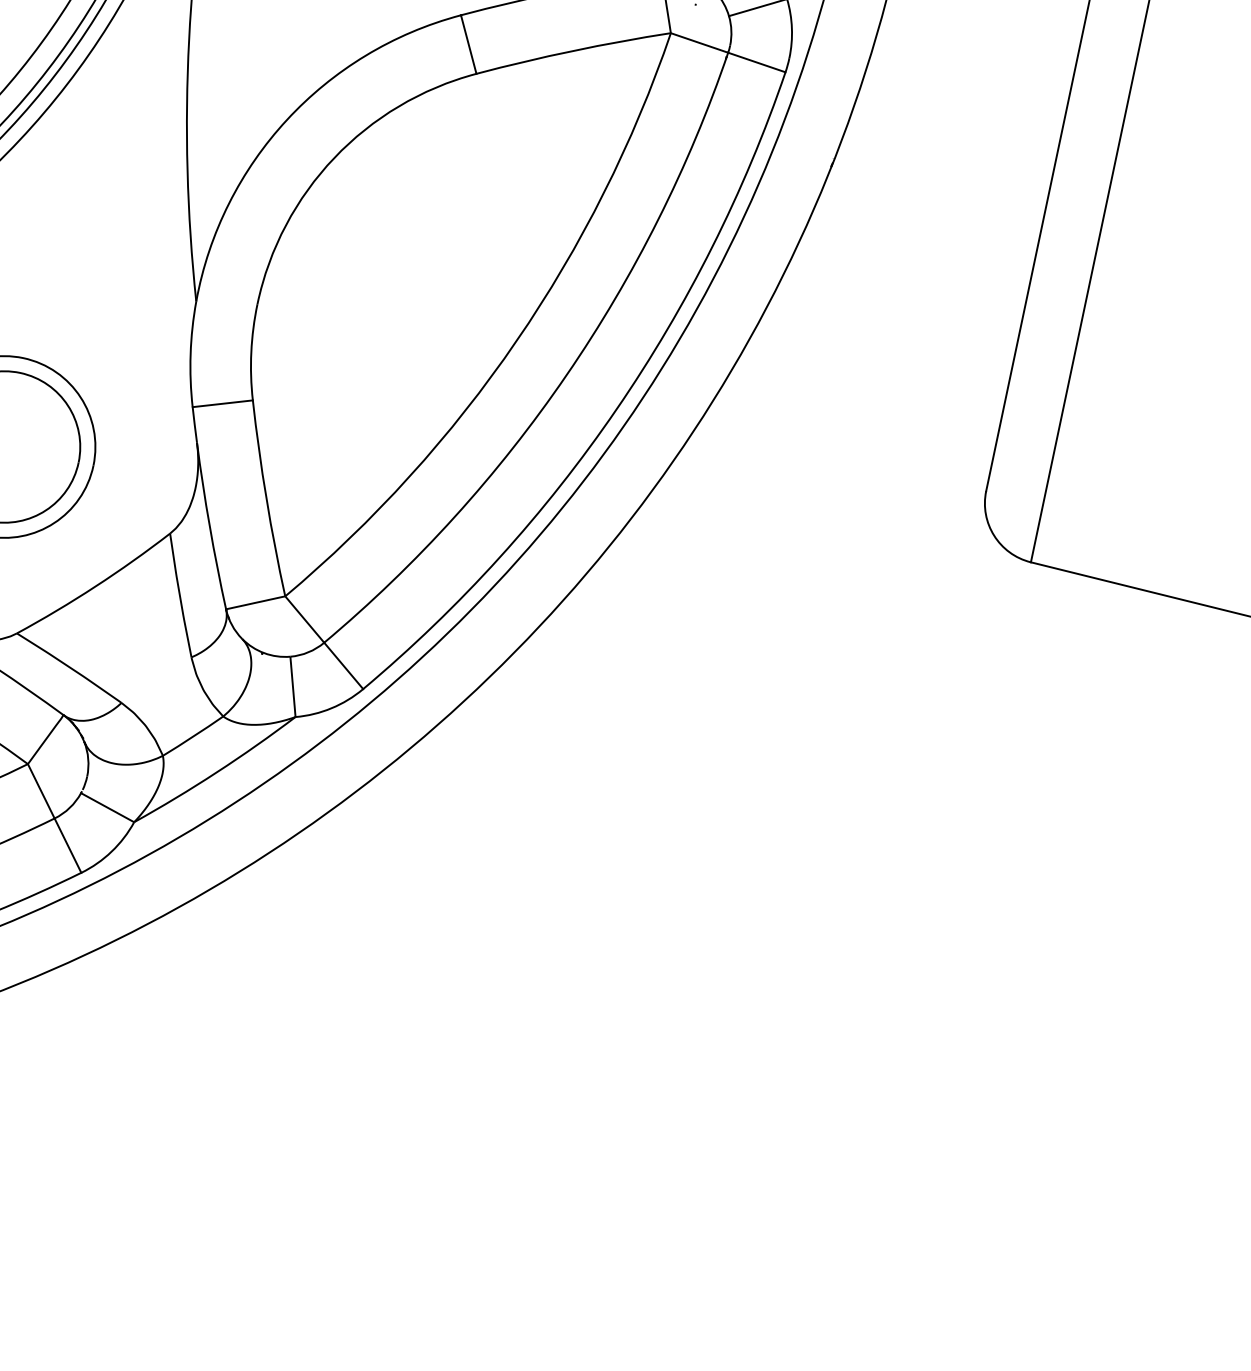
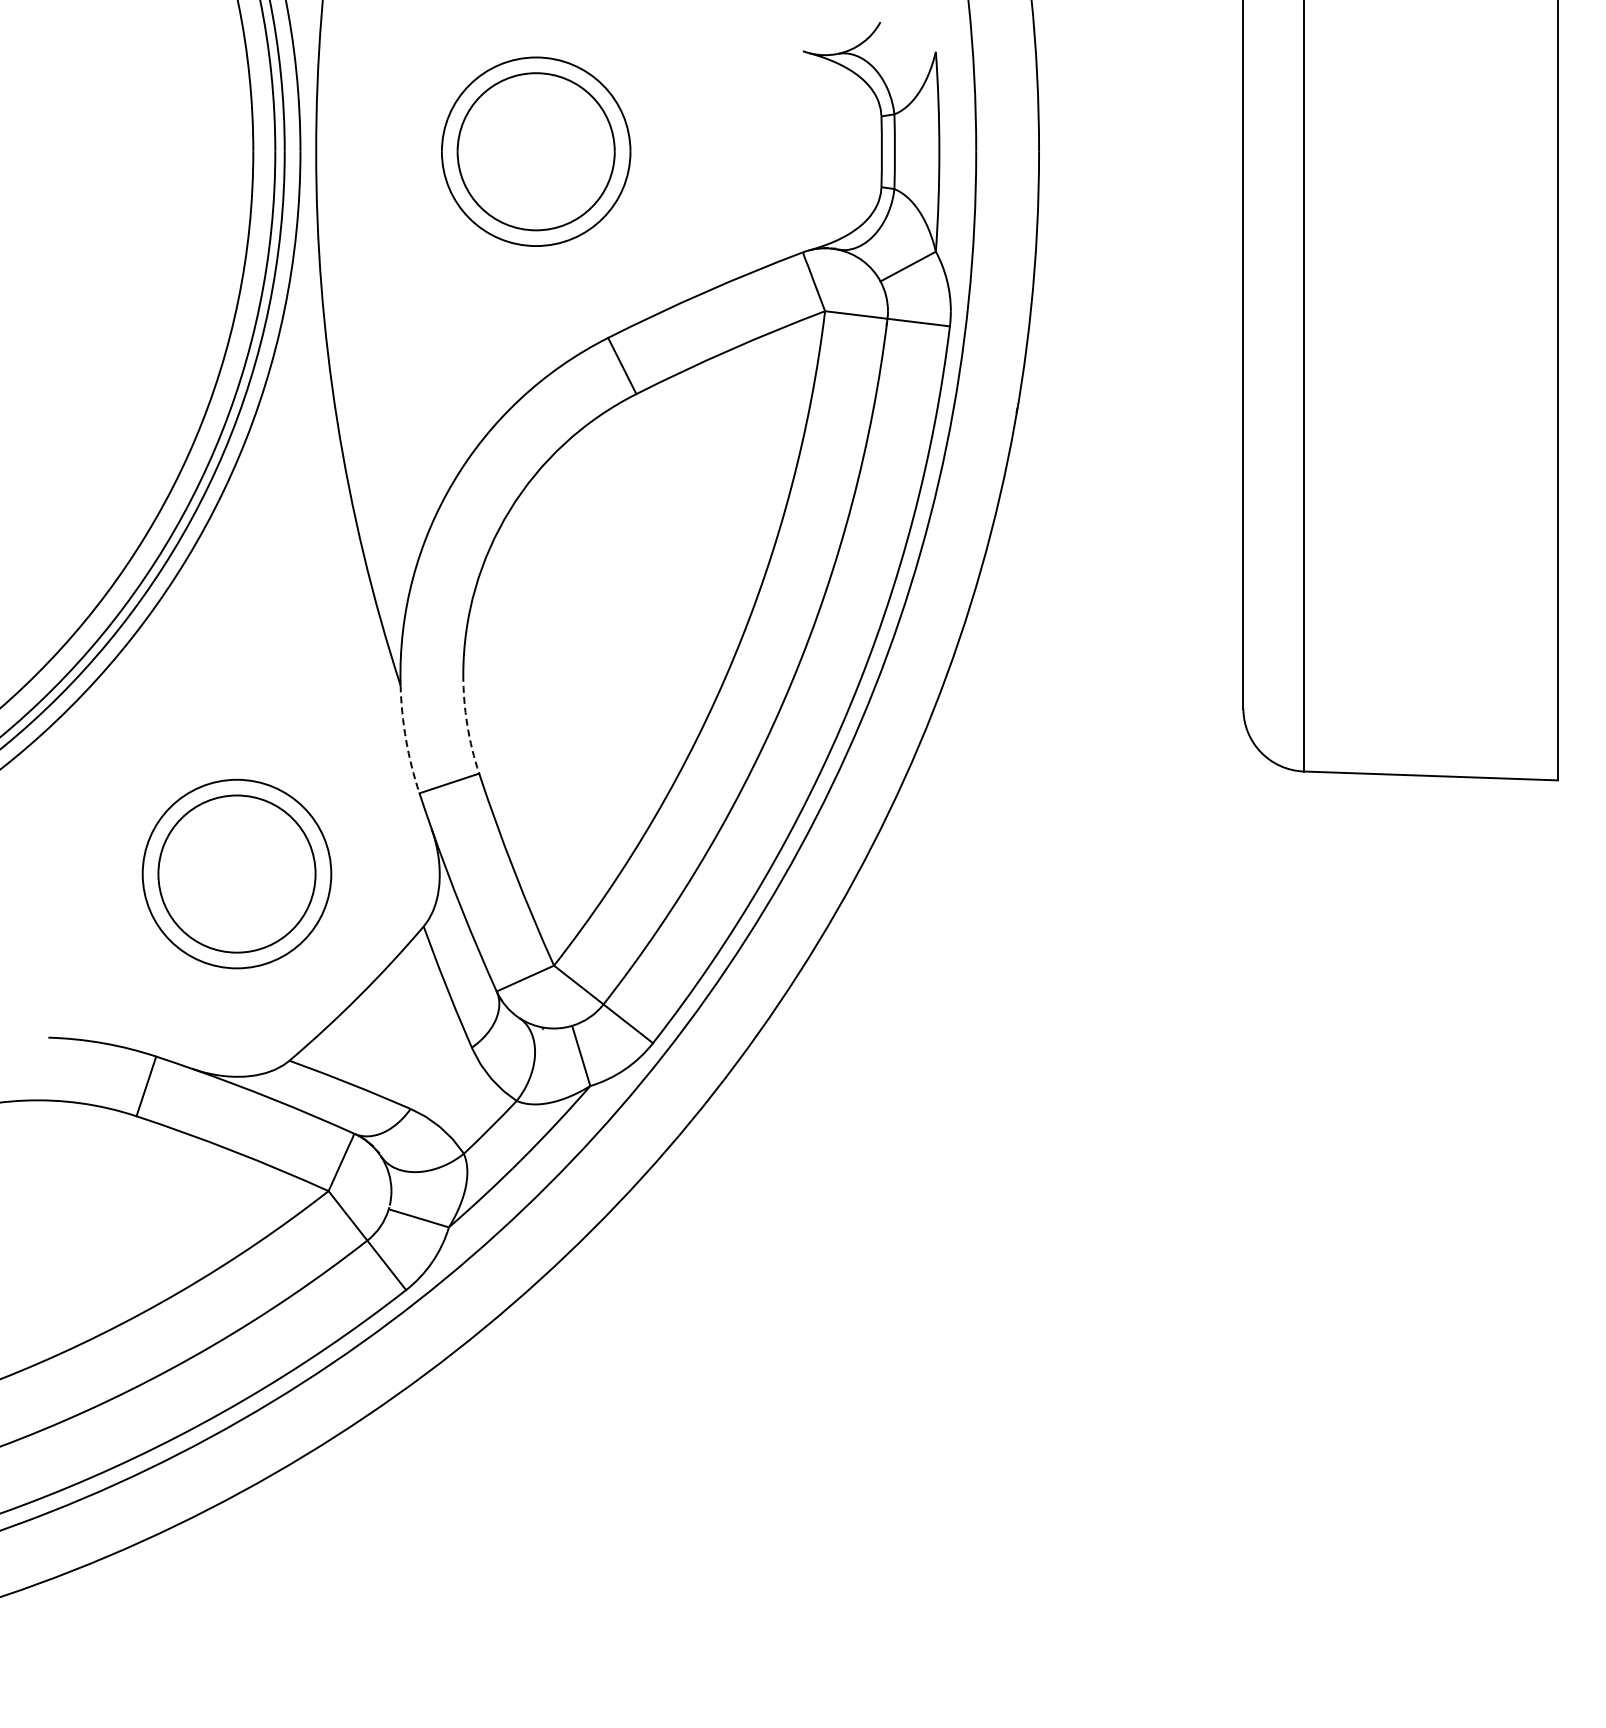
arc: (251, 351) -> (467, 724), solid -> dashed
arc: (190, 354) -> (406, 740), solid -> dashed

